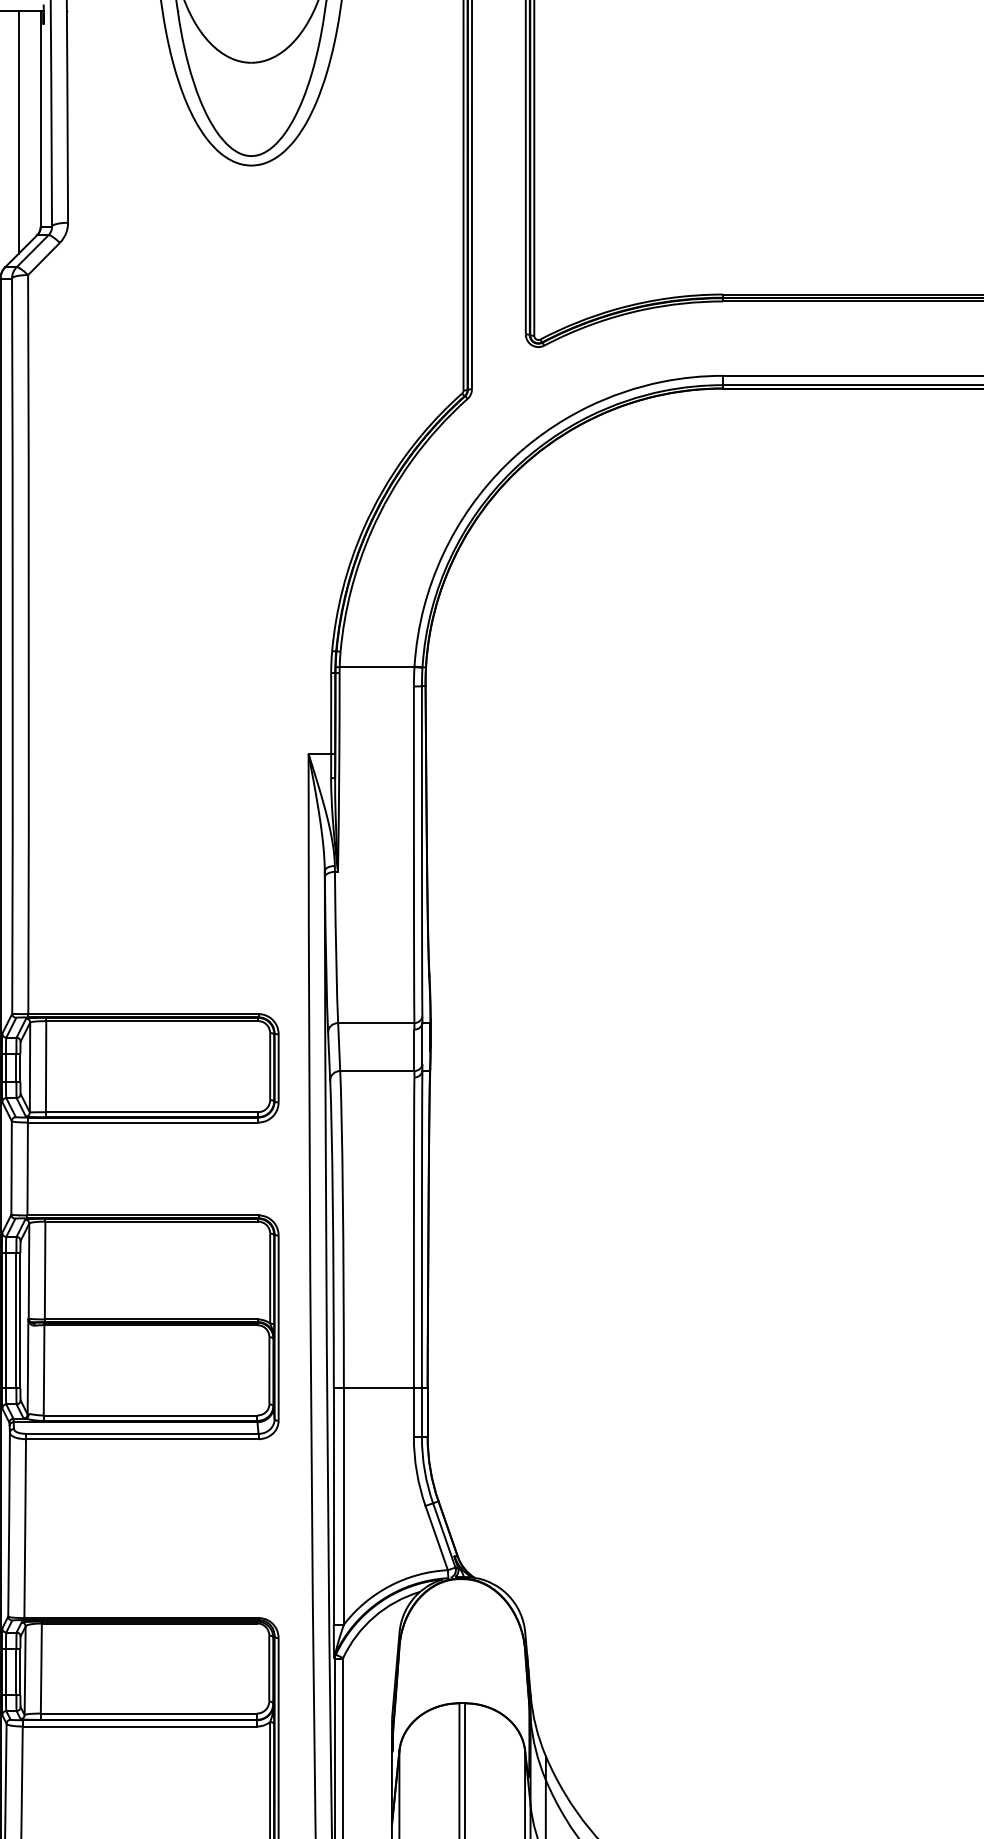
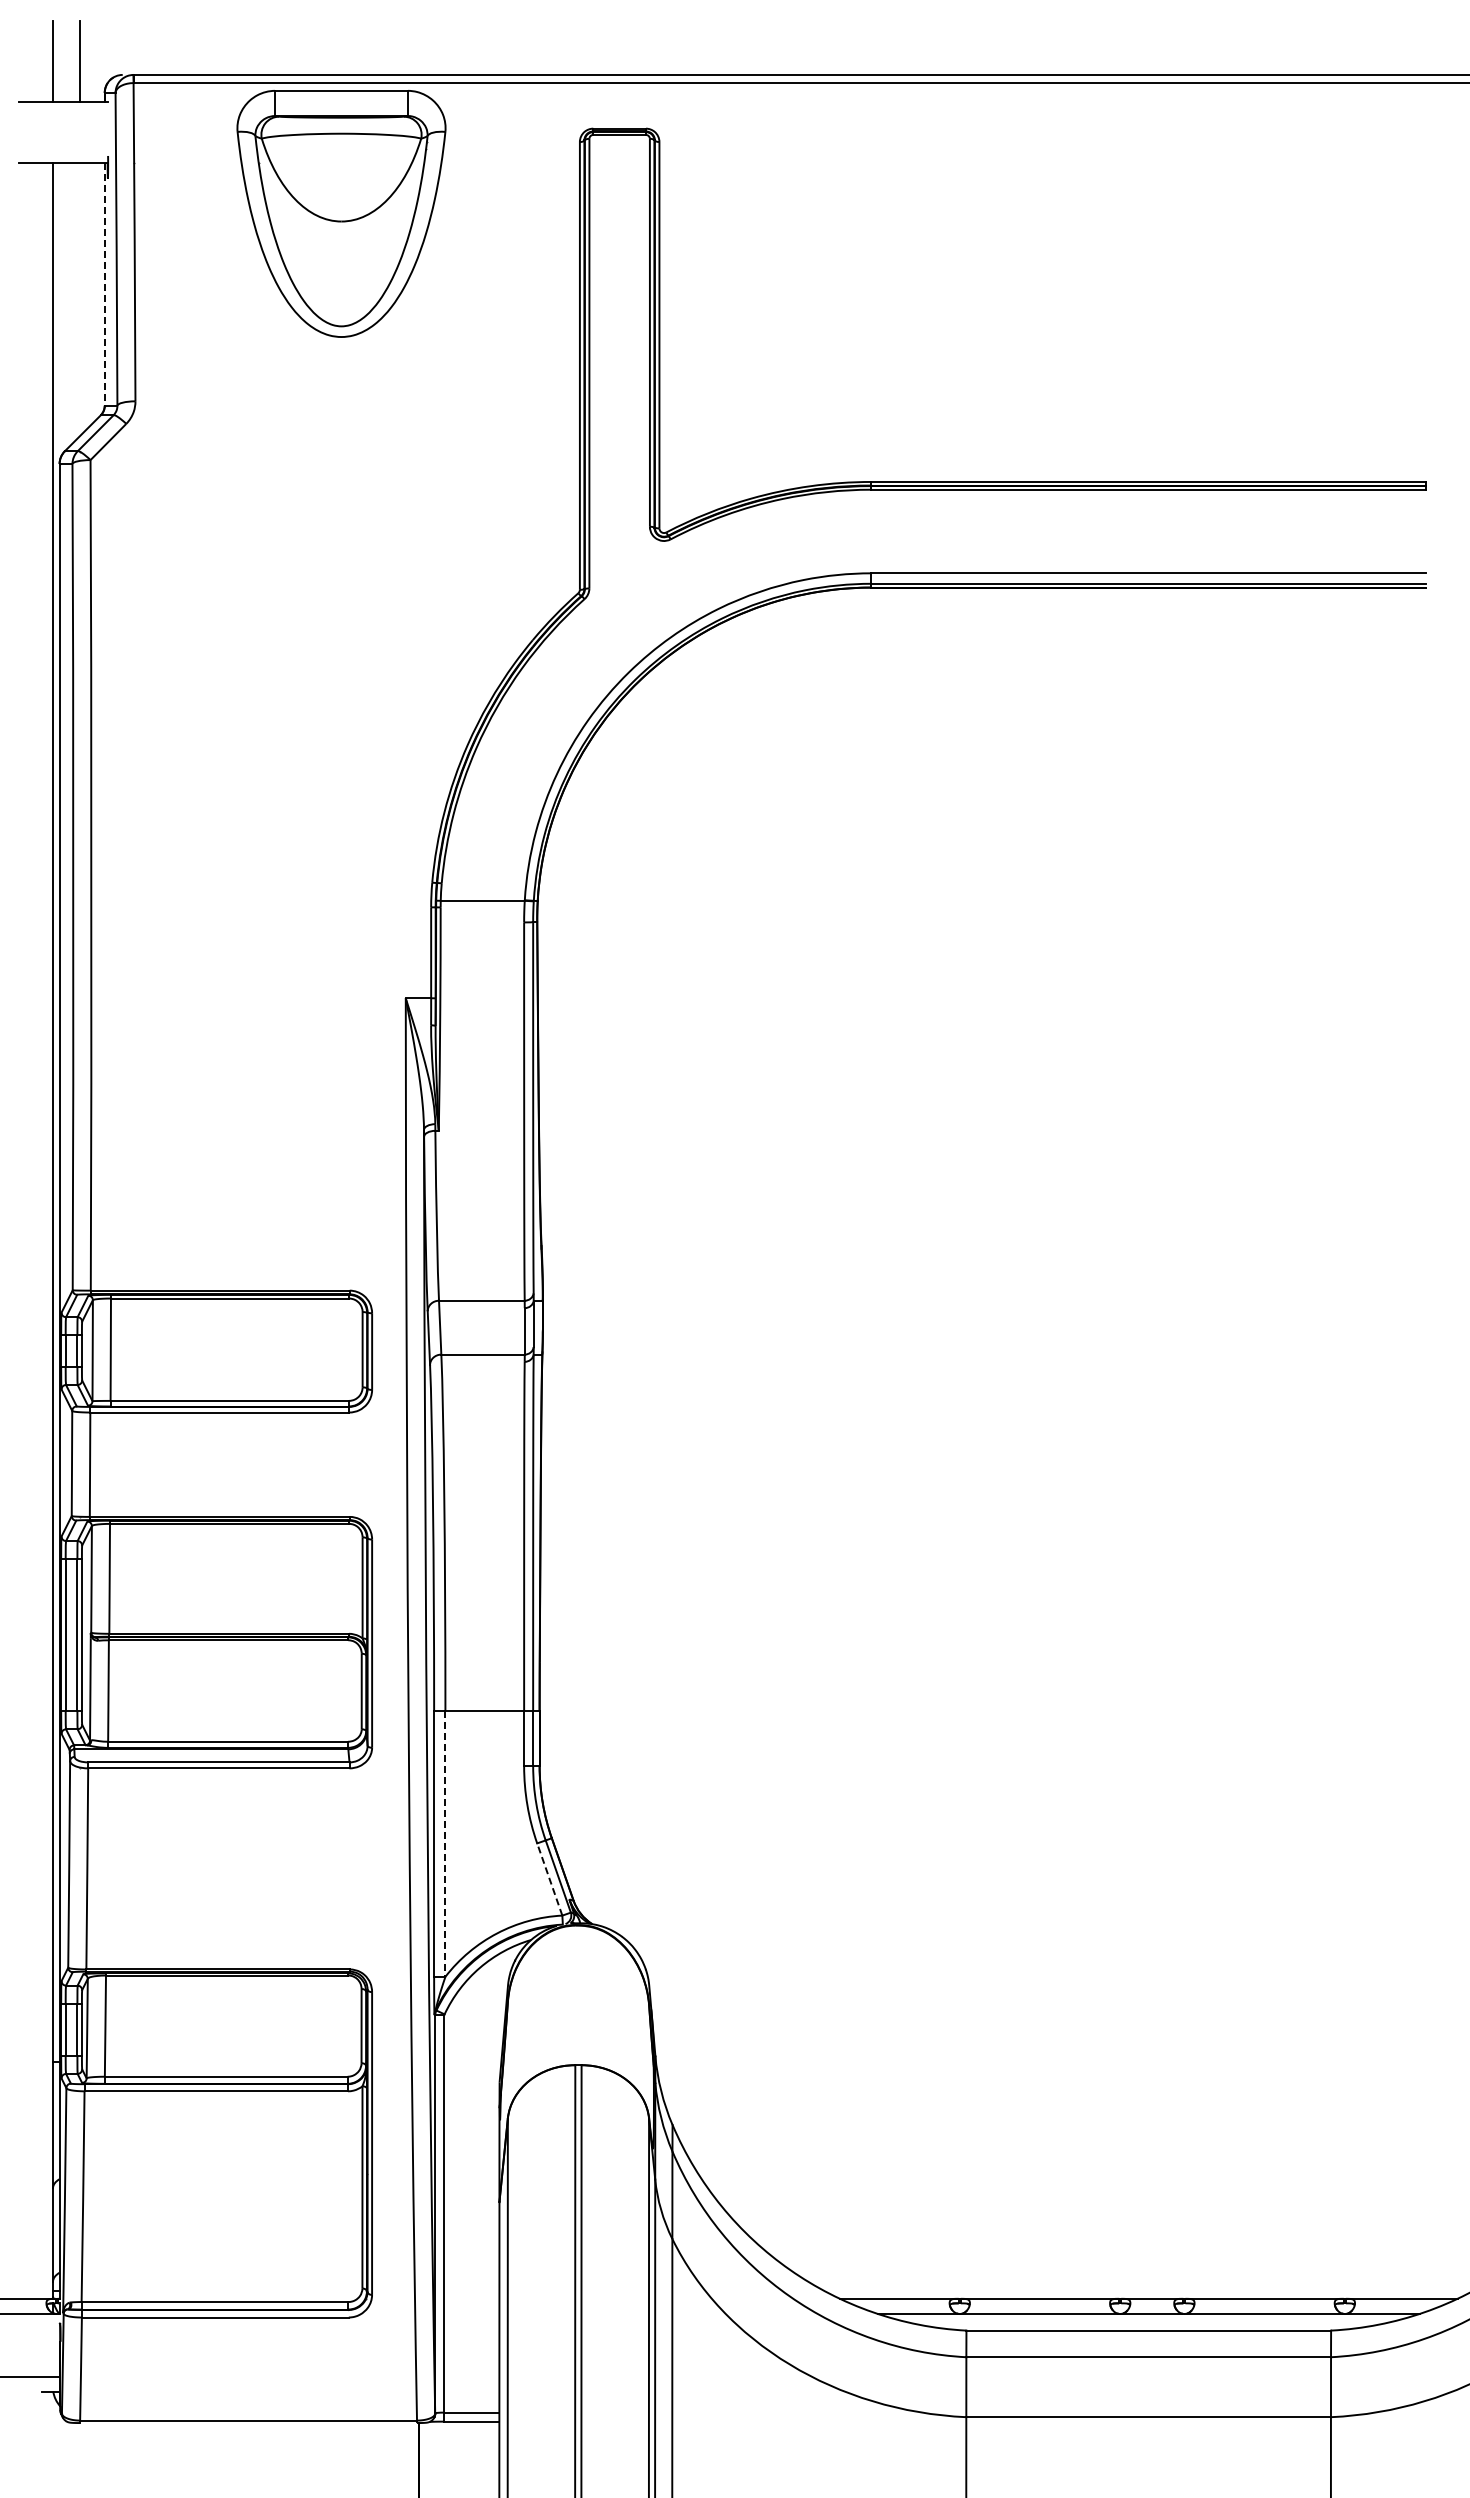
line: (40, 118) -> (104, 284), solid -> dashed
line: (19, 131) -> (80, 298), removed
line: (343, 1506) -> (445, 1844), solid -> dashed
line: (436, 1538) -> (549, 1879), solid -> dashed

